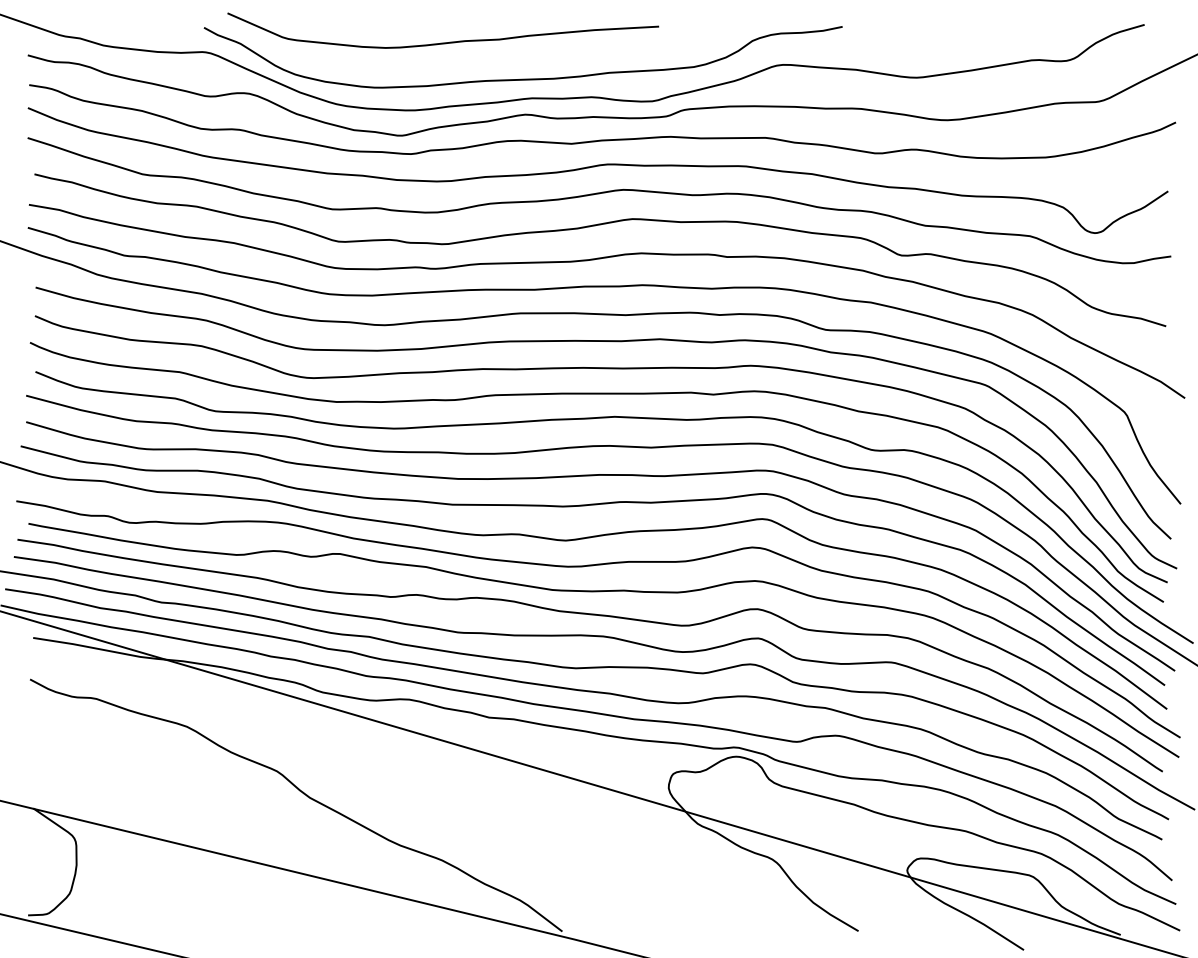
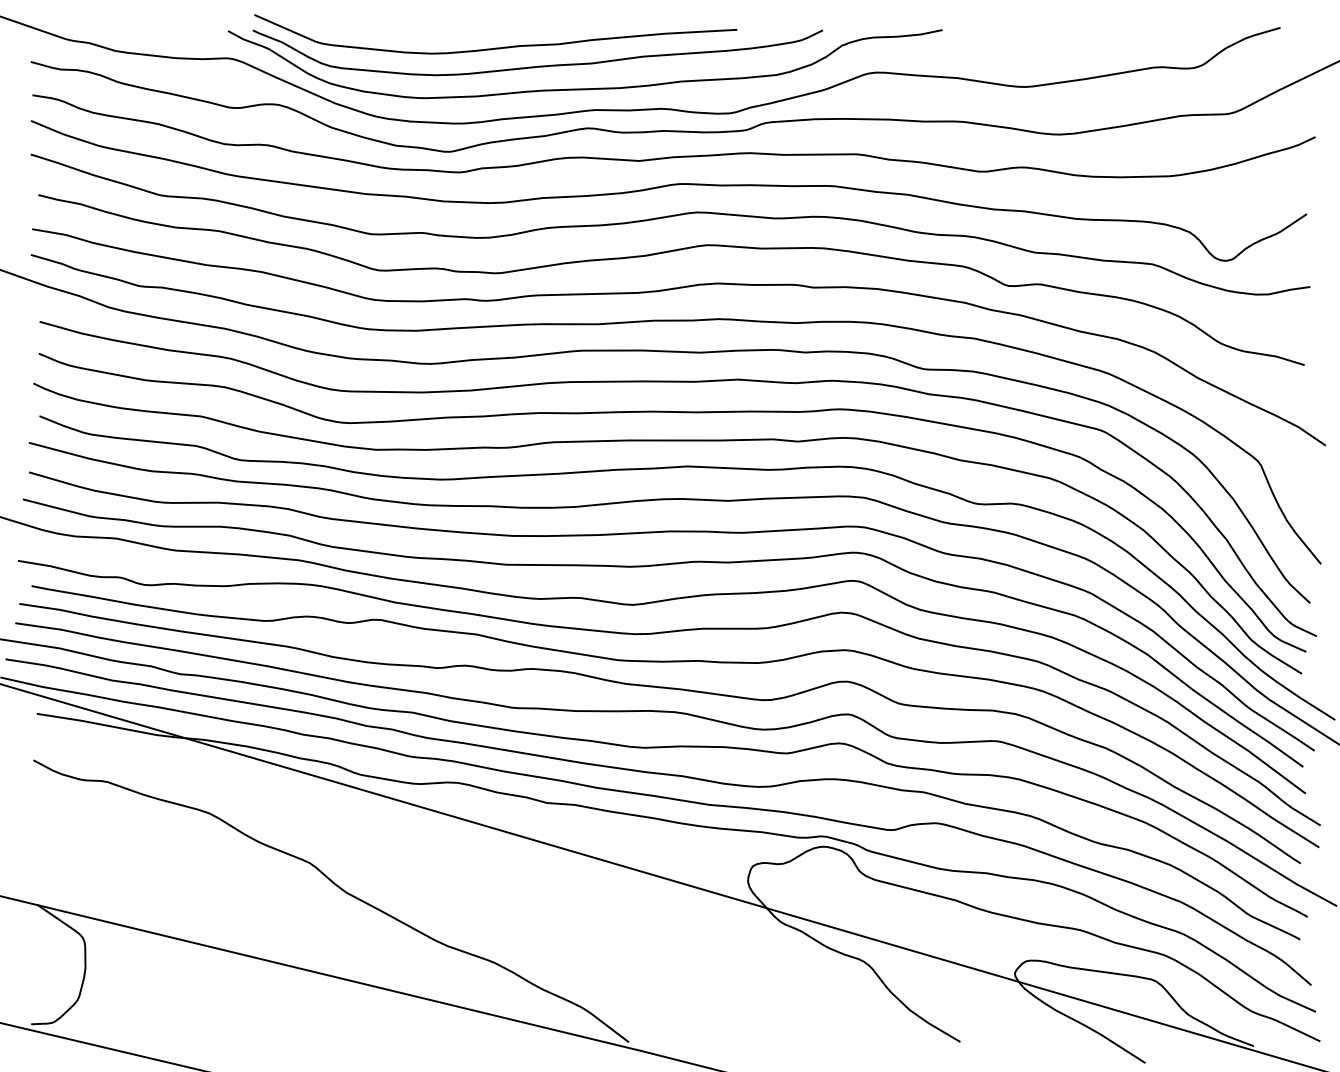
curve: (481, 58) -> (538, 65), added

